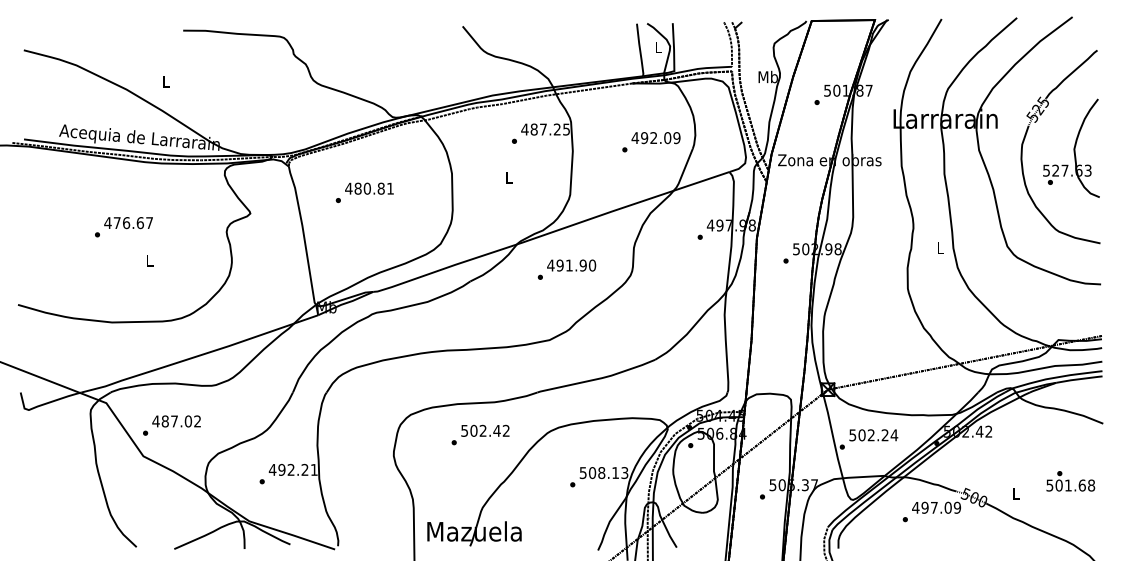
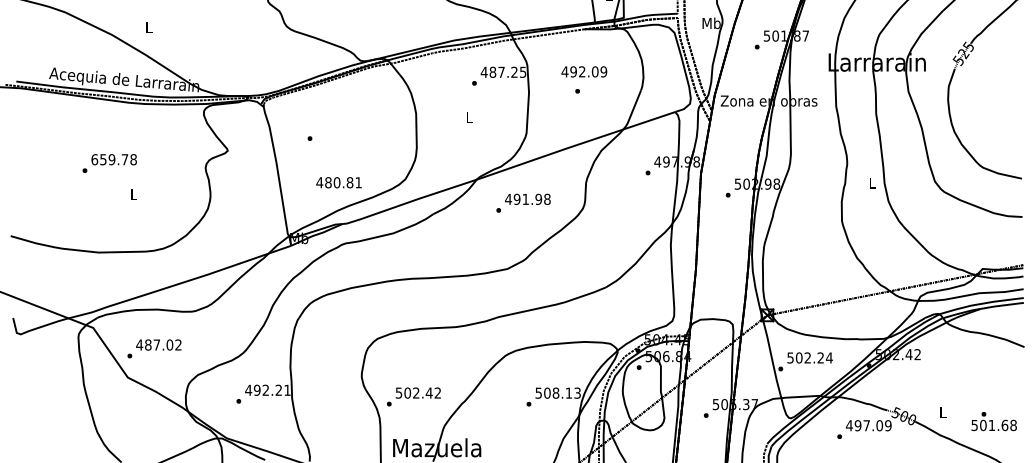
text: (655, 138) -> (583, 72), moved
part: (1071, 147) -> (994, 89), removed
text: (369, 188) -> (339, 182), moved
text: (128, 223) -> (113, 160), 476.67 -> 659.78
text: (592, 265) -> (547, 199), 491.90 -> 491.98
text: (480, 434) -> (413, 396), moved
text: (1070, 481) -> (993, 421), moved

